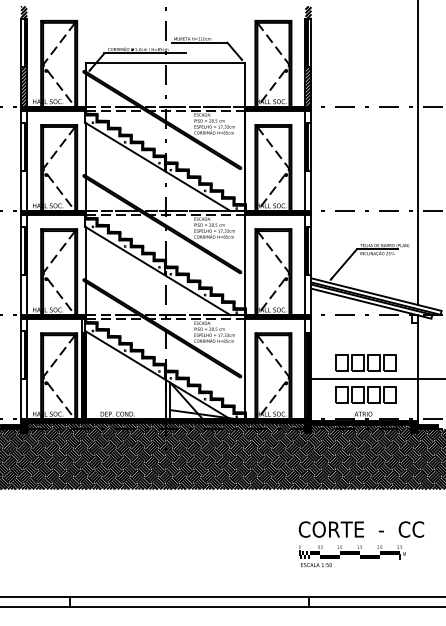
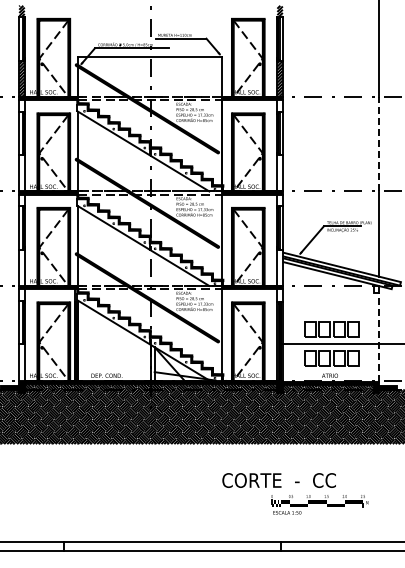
line: (418, 158) -> (379, 143), solid -> dashed
line: (418, 370) -> (379, 336), solid -> dashed
text: (360, 529) -> (278, 480), moved

